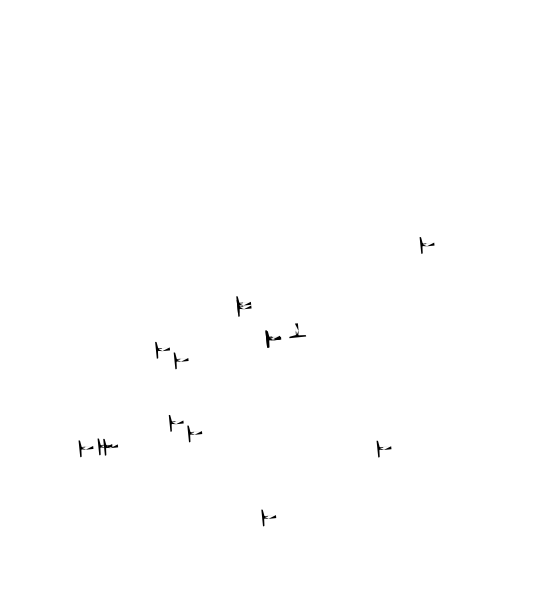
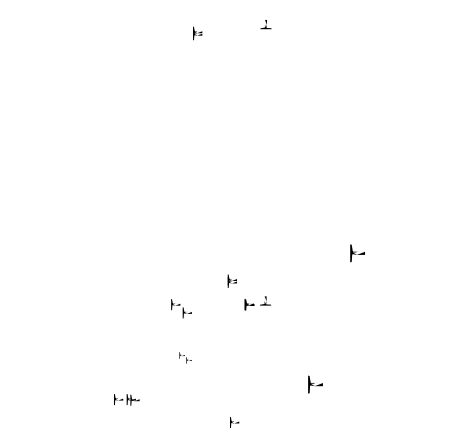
part: (425, 243) -> (356, 252), size x1.6
part: (185, 427) -> (185, 357), size x0.6
part: (98, 446) -> (126, 399), moved
part: (383, 448) -> (314, 384), size x1.6

